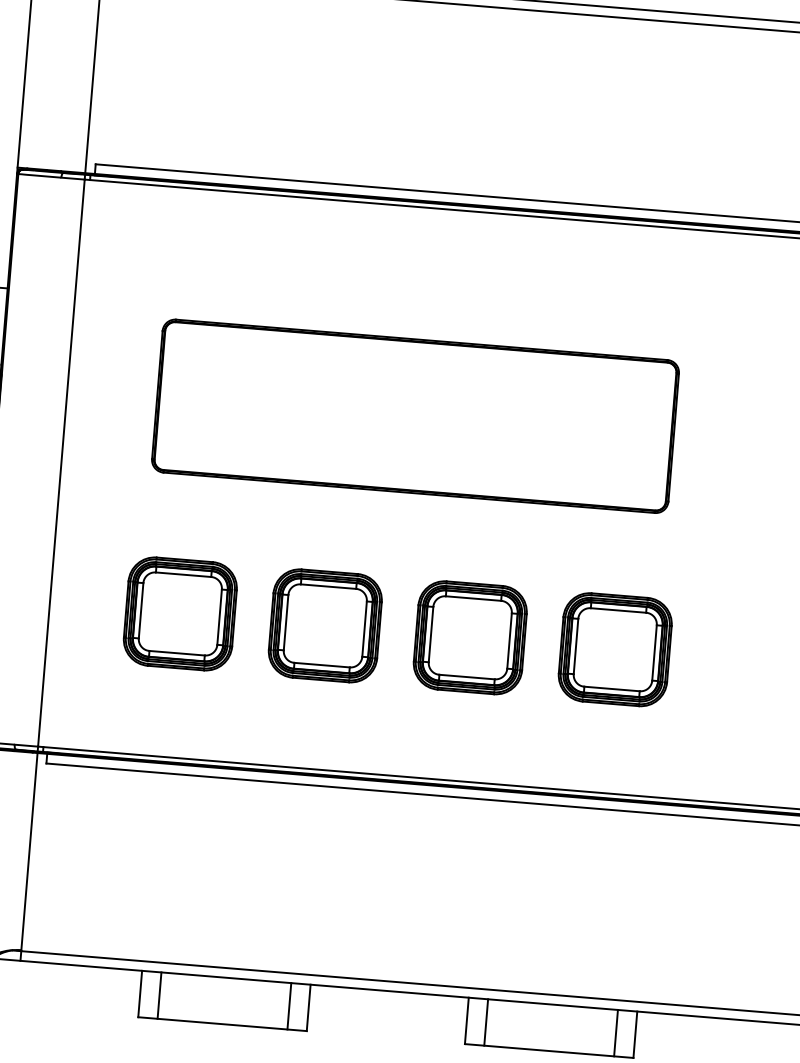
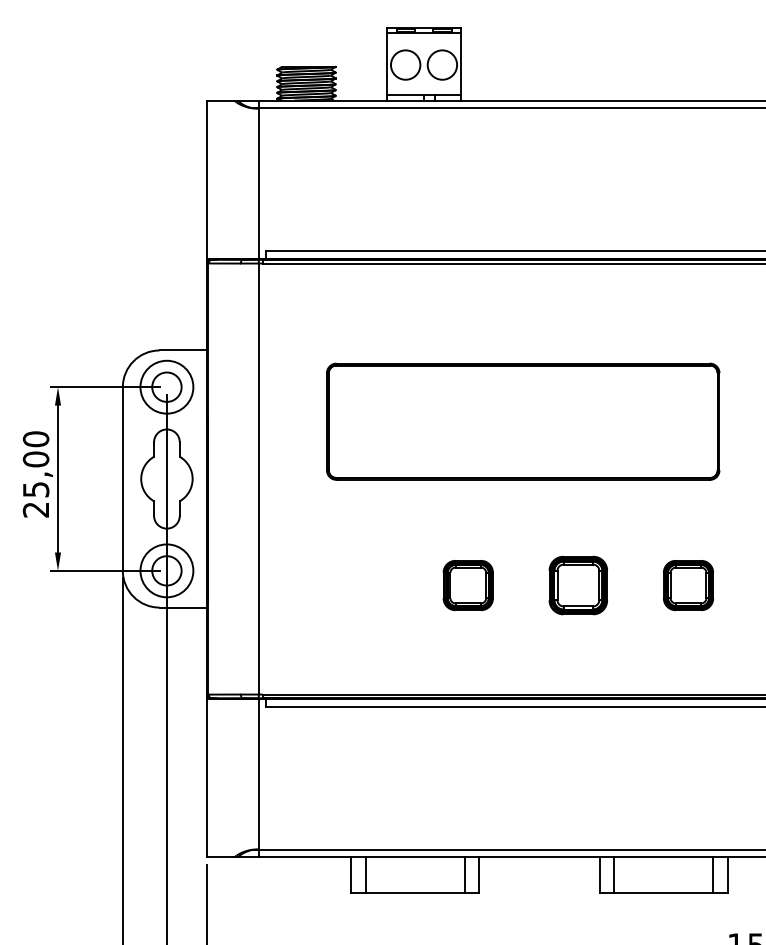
part: (179, 613) -> (357, 585), removed
part: (325, 625) -> (468, 585), size x0.6
part: (470, 637) -> (578, 585), size x0.7
part: (615, 649) -> (688, 585), size x0.6

